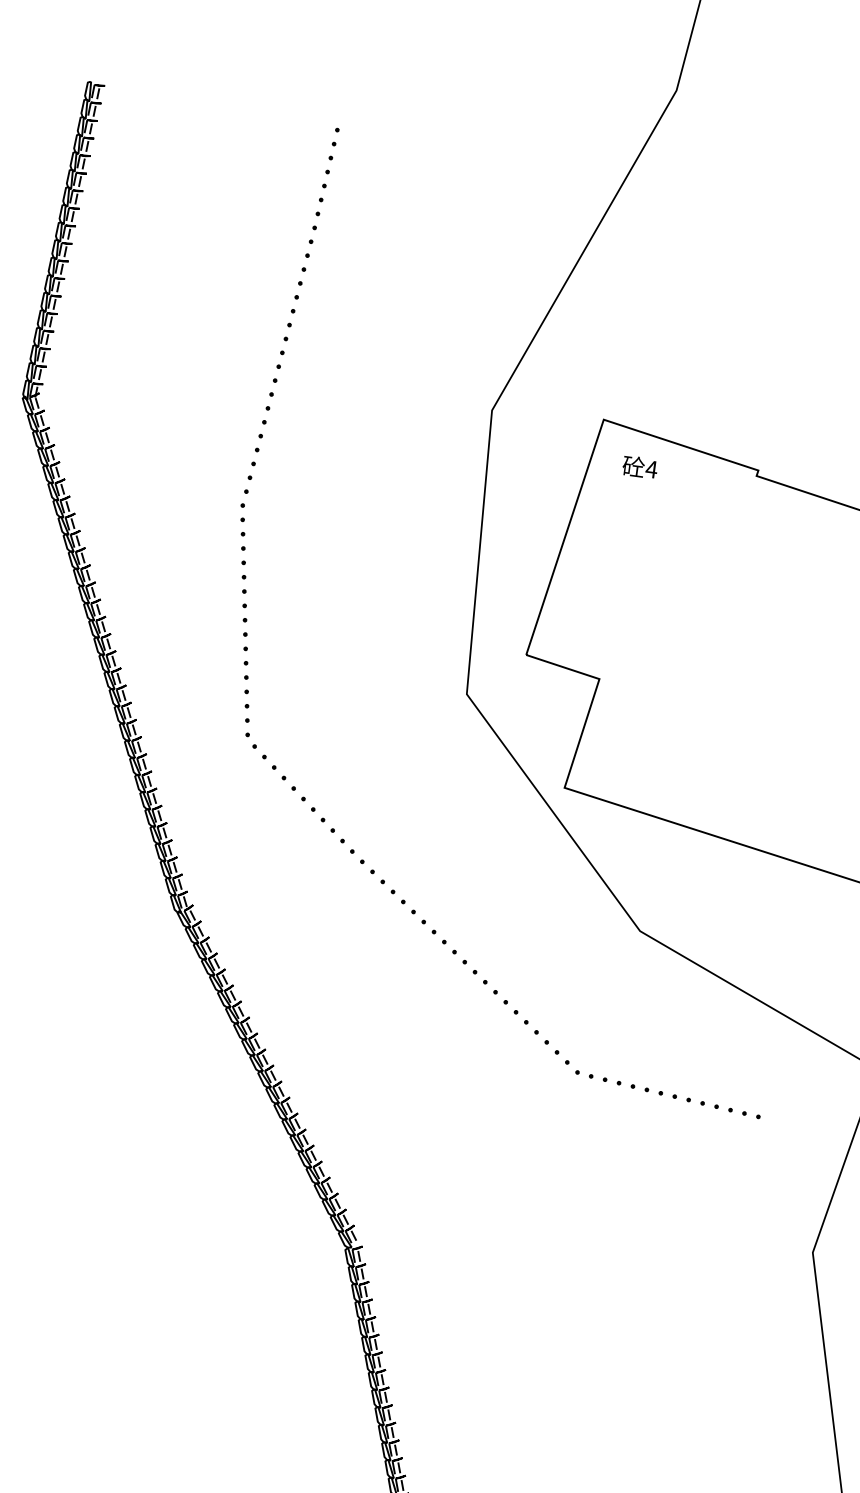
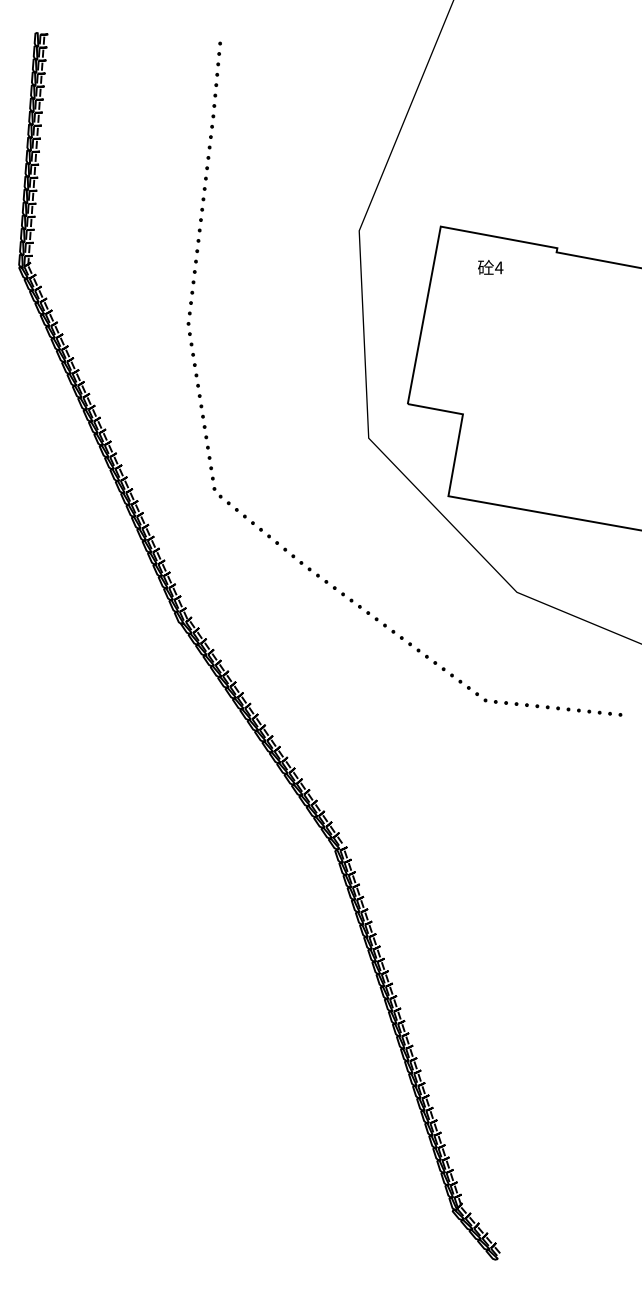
text: (639, 467) -> (490, 267), moved

